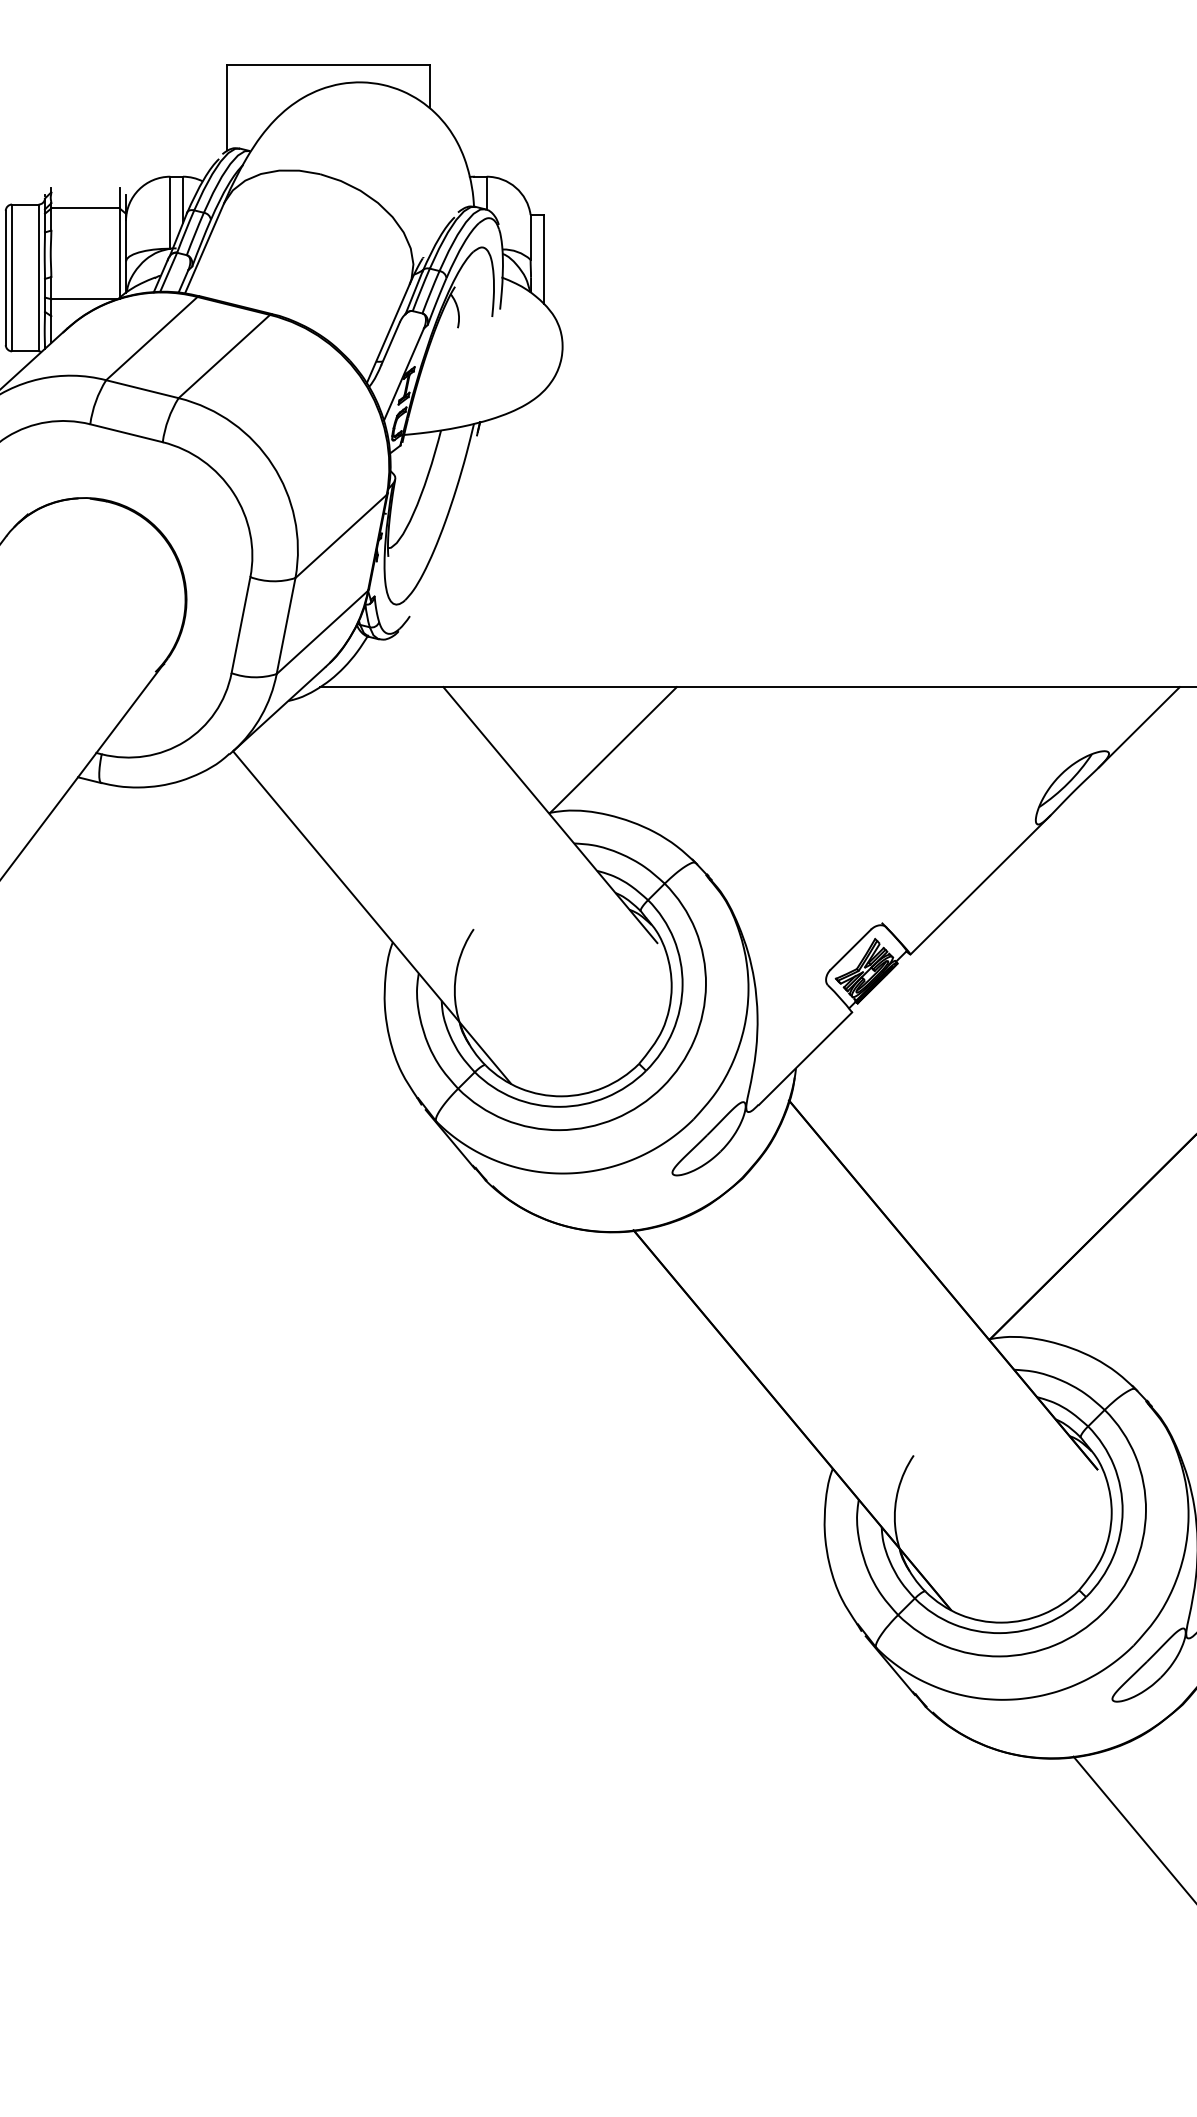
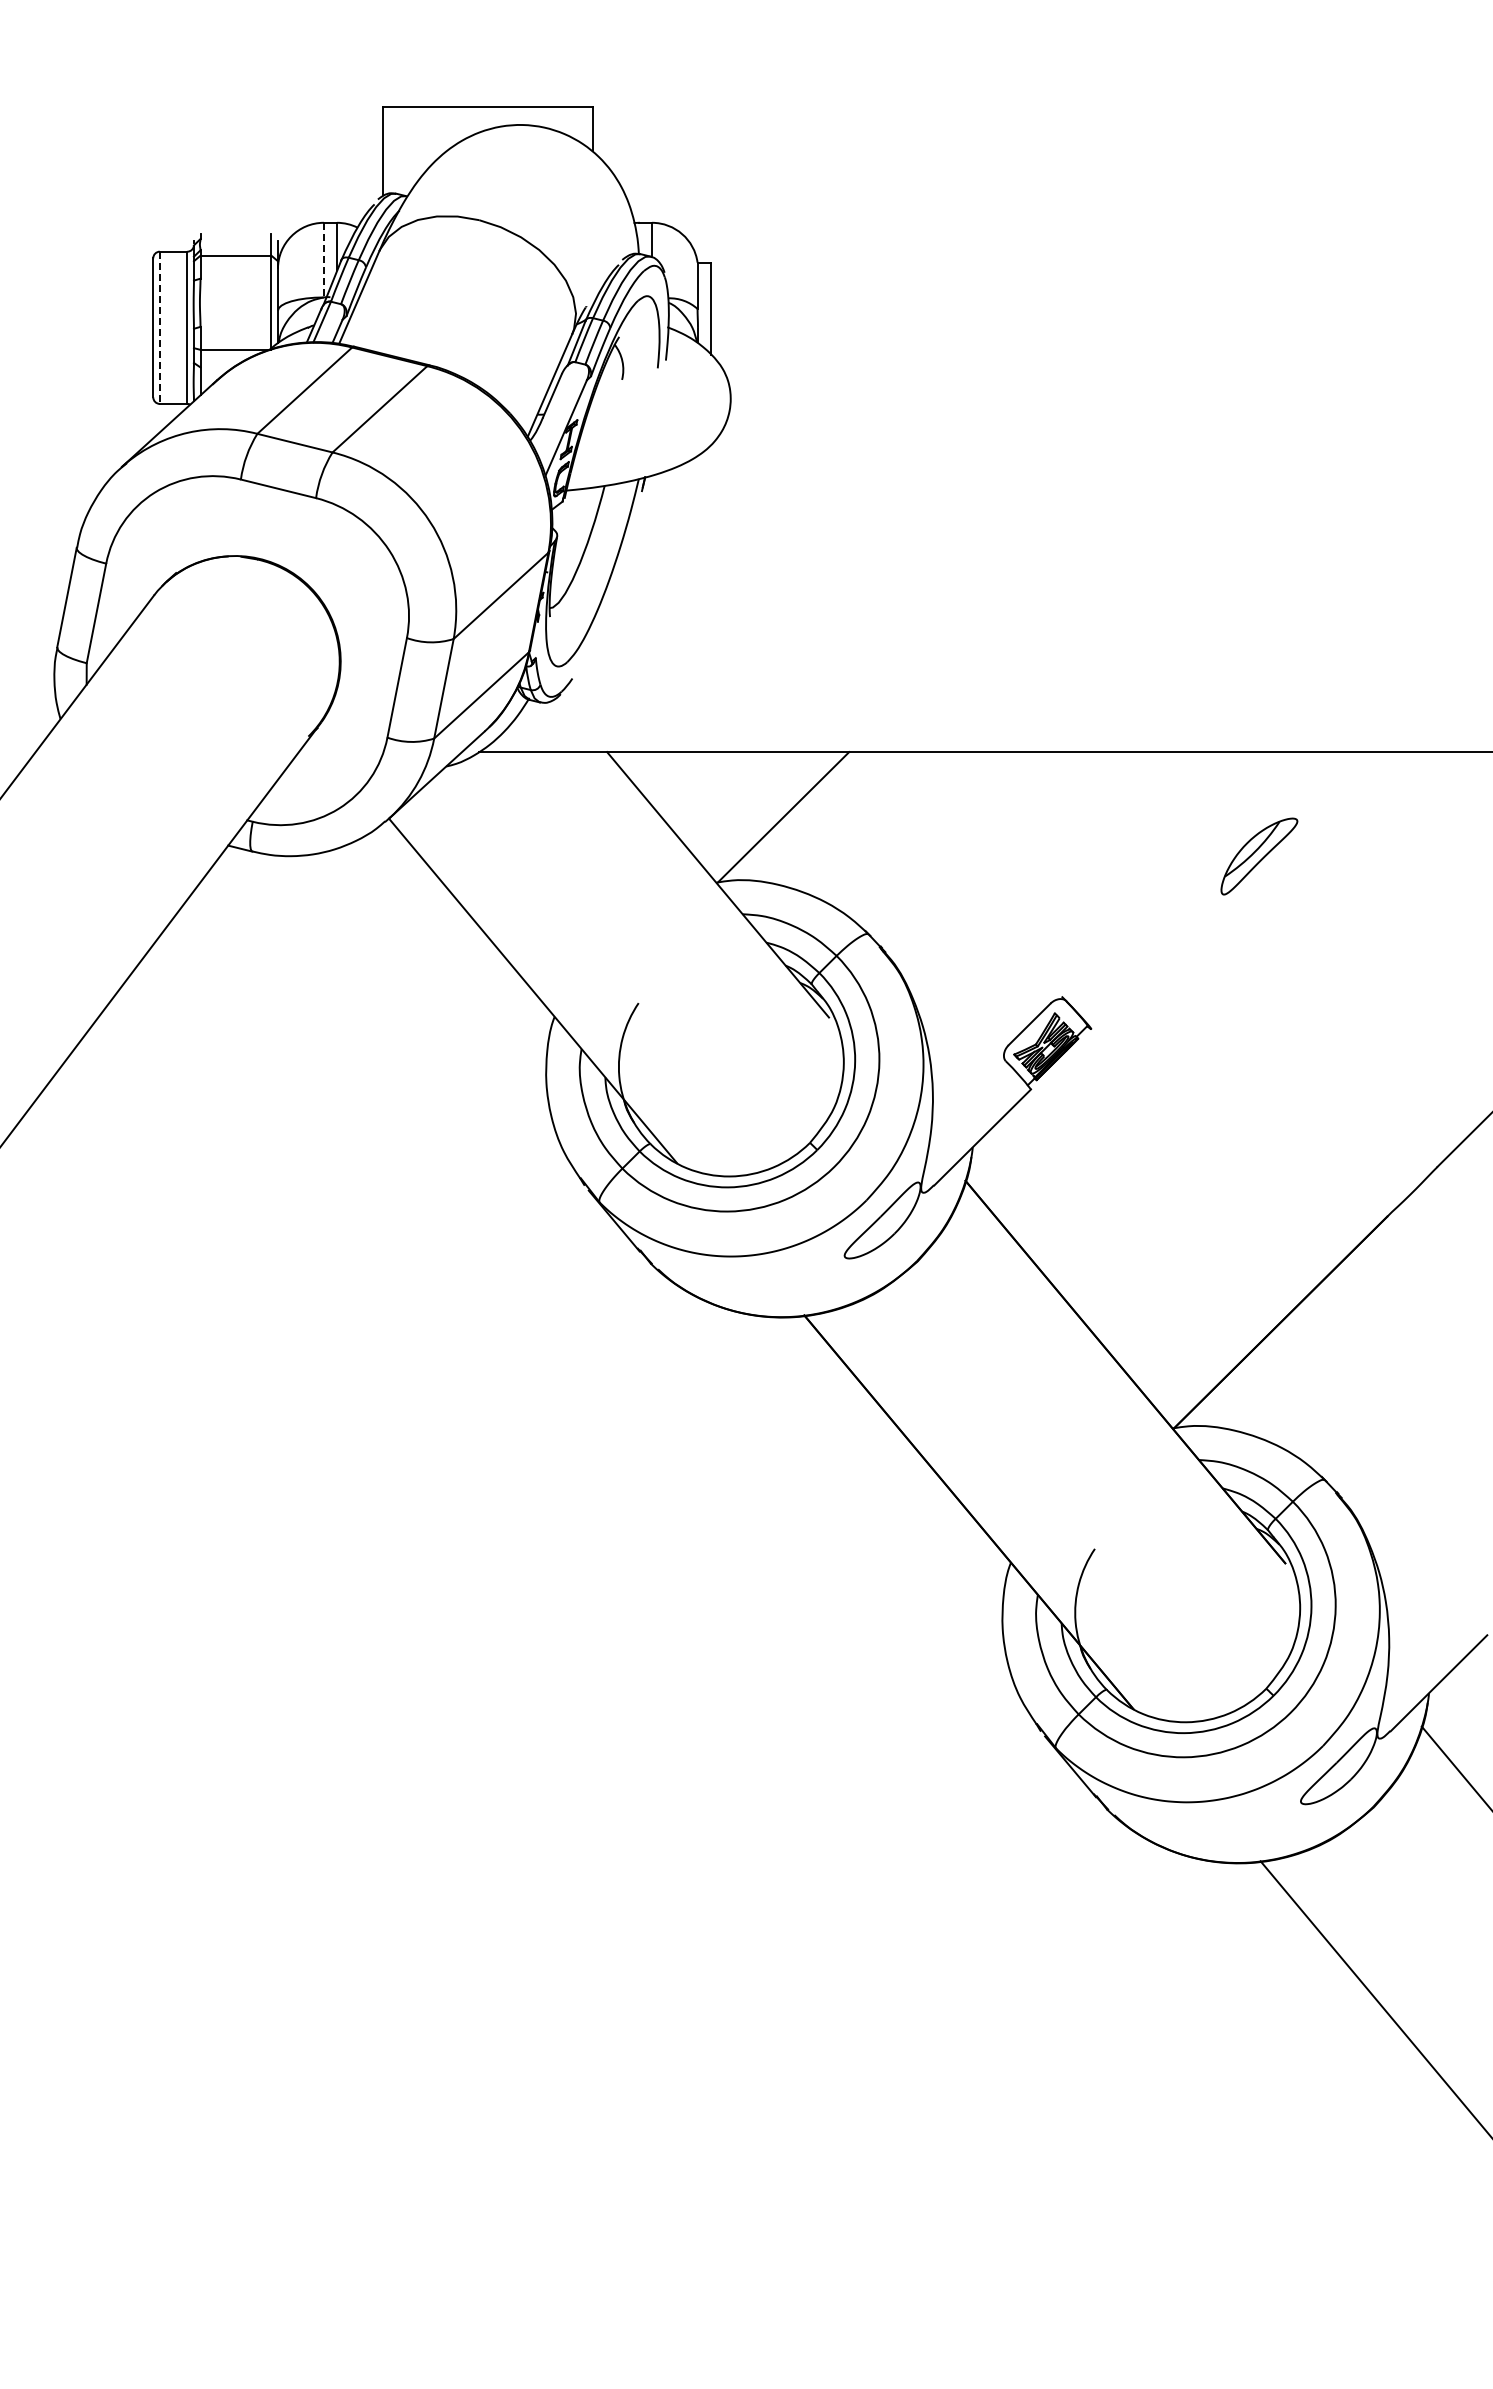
line: (169, 213) -> (323, 260), solid -> dashed
line: (11, 278) -> (159, 328), solid -> dashed
line: (1139, 727) -> (1328, 793), removed
line: (979, 885) -> (1163, 957), removed

